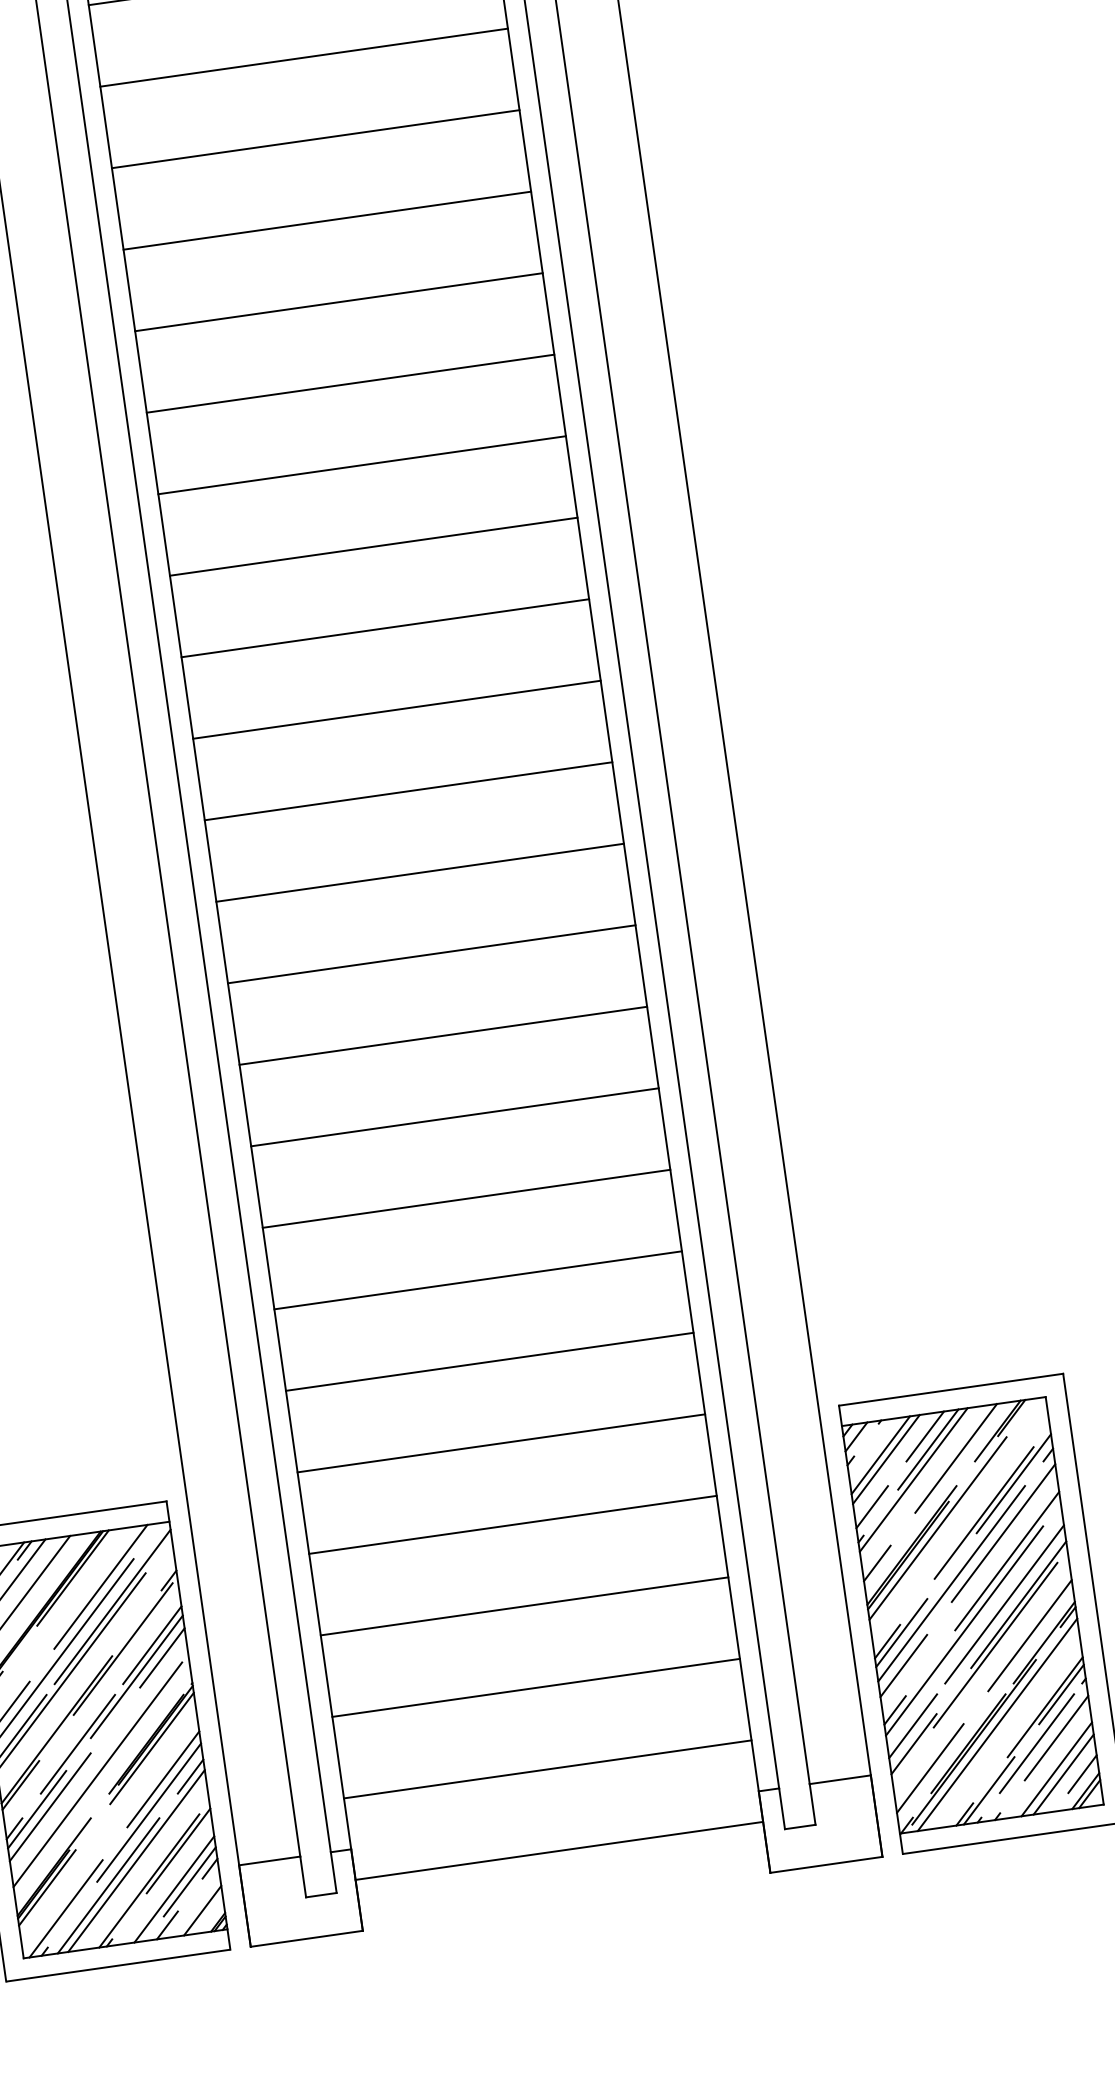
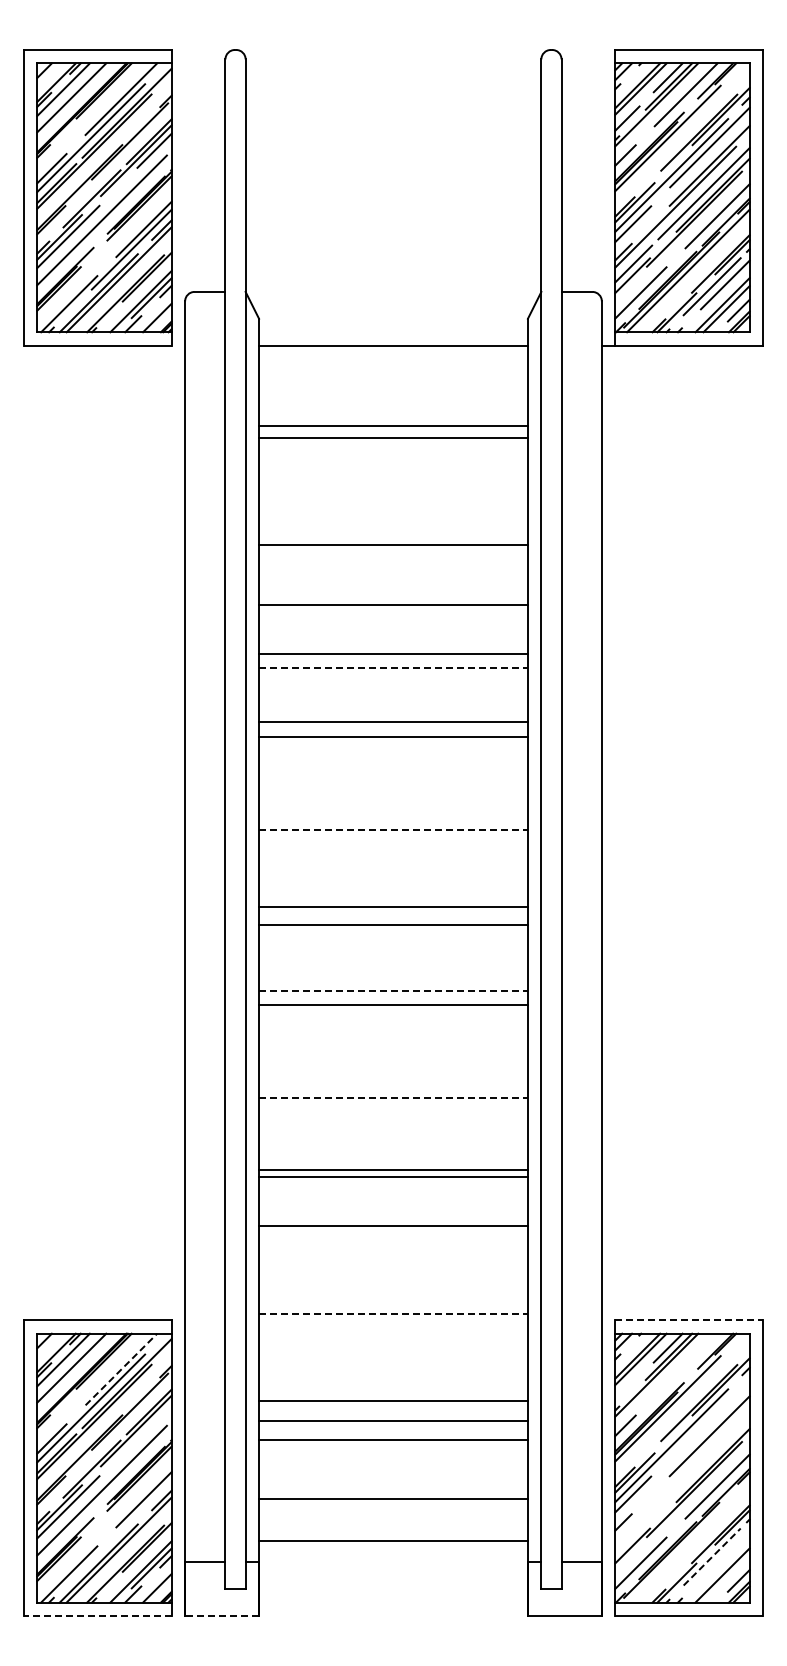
line: (304, 57) -> (393, 438), moved
line: (315, 139) -> (393, 426), moved
line: (327, 221) -> (393, 545), moved
line: (338, 301) -> (393, 604), moved
line: (350, 383) -> (393, 653), moved
line: (363, 465) -> (394, 668), solid -> dashed
line: (385, 627) -> (393, 736), moved
line: (398, 709) -> (394, 829), solid -> dashed
line: (408, 791) -> (393, 925), moved
line: (420, 873) -> (393, 907), moved
line: (433, 953) -> (394, 990), solid -> dashed
line: (443, 1035) -> (393, 1004), moved
line: (456, 1117) -> (394, 1098), solid -> dashed
line: (466, 1199) -> (393, 1177), moved
line: (478, 1281) -> (393, 1170), moved
line: (489, 1361) -> (393, 1225), moved
line: (951, 1390) -> (689, 1320), solid -> dashed
line: (502, 1443) -> (394, 1313), solid -> dashed
line: (954, 1457) -> (685, 1364), removed
line: (872, 1506) -> (627, 1388), removed
line: (512, 1525) -> (393, 1401), moved
line: (1002, 1532) -> (709, 1417), removed
line: (101, 1586) -> (121, 1369), solid -> dashed
line: (1003, 1603) -> (703, 1463), removed
line: (964, 1631) -> (675, 1477), removed
line: (162, 1658) -> (154, 1421), removed
line: (536, 1687) -> (393, 1439), moved
line: (997, 1723) -> (688, 1540), removed
line: (912, 1724) -> (633, 1533), removed
line: (1055, 1737) -> (724, 1554), removed
line: (1037, 1742) -> (712, 1556), solid -> dashed
line: (547, 1769) -> (393, 1498), moved
line: (1063, 1774) -> (726, 1579), removed
line: (148, 1812) -> (131, 1519), removed
line: (559, 1851) -> (393, 1541), moved
line: (307, 1939) -> (222, 1616), solid -> dashed
line: (118, 1966) -> (97, 1616), solid -> dashed

